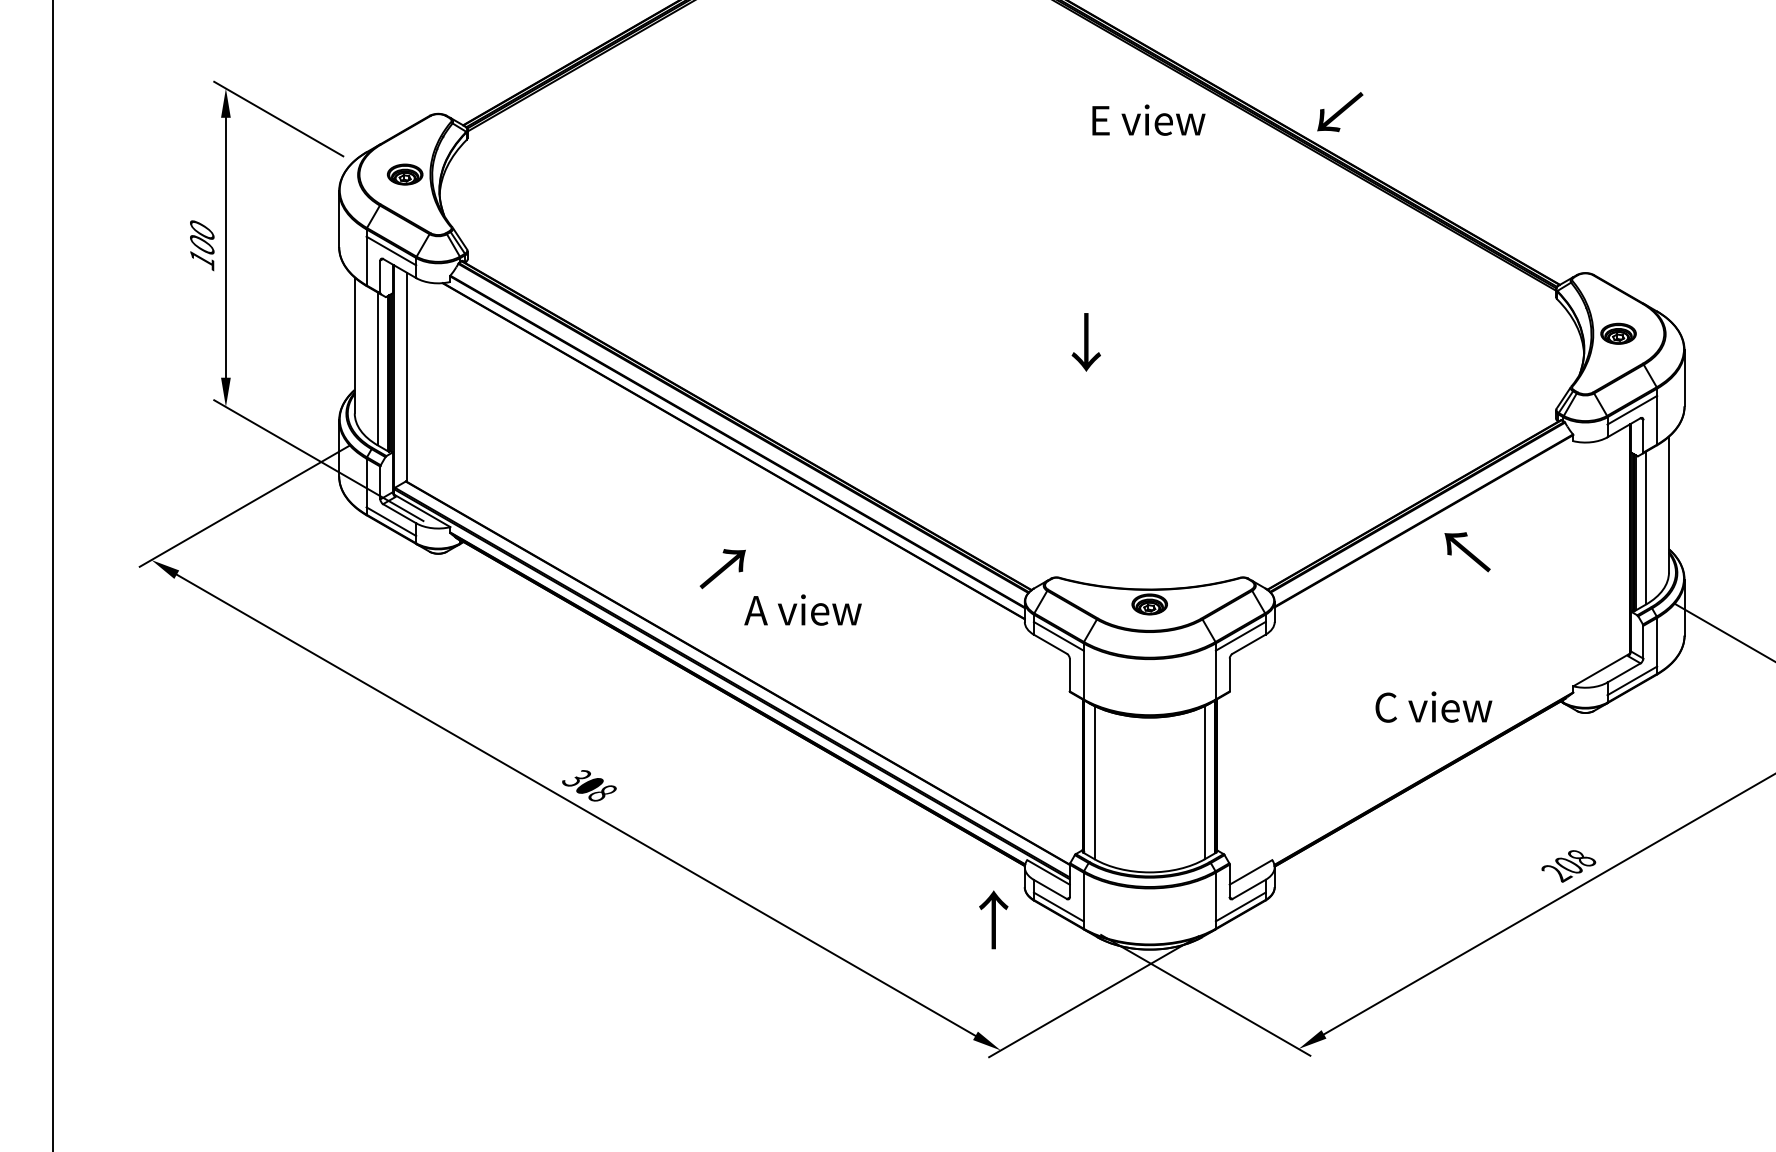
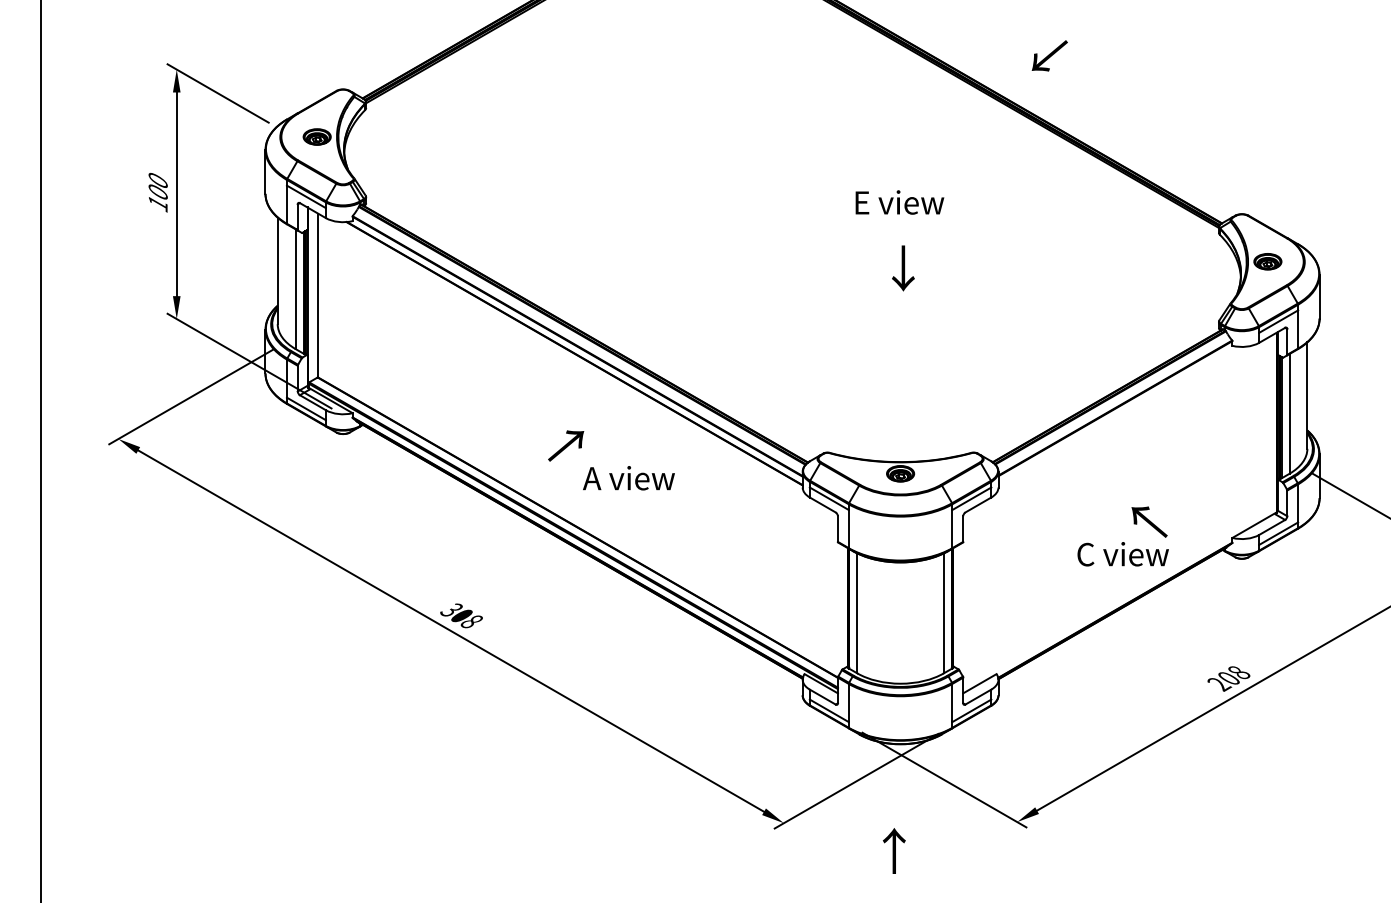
text: (1340, 112) -> (1050, 56), moved
text: (1148, 119) -> (899, 201), moved
text: (1085, 342) -> (902, 268), moved
text: (1467, 552) -> (1149, 522), moved
text: (993, 919) -> (894, 850), moved

